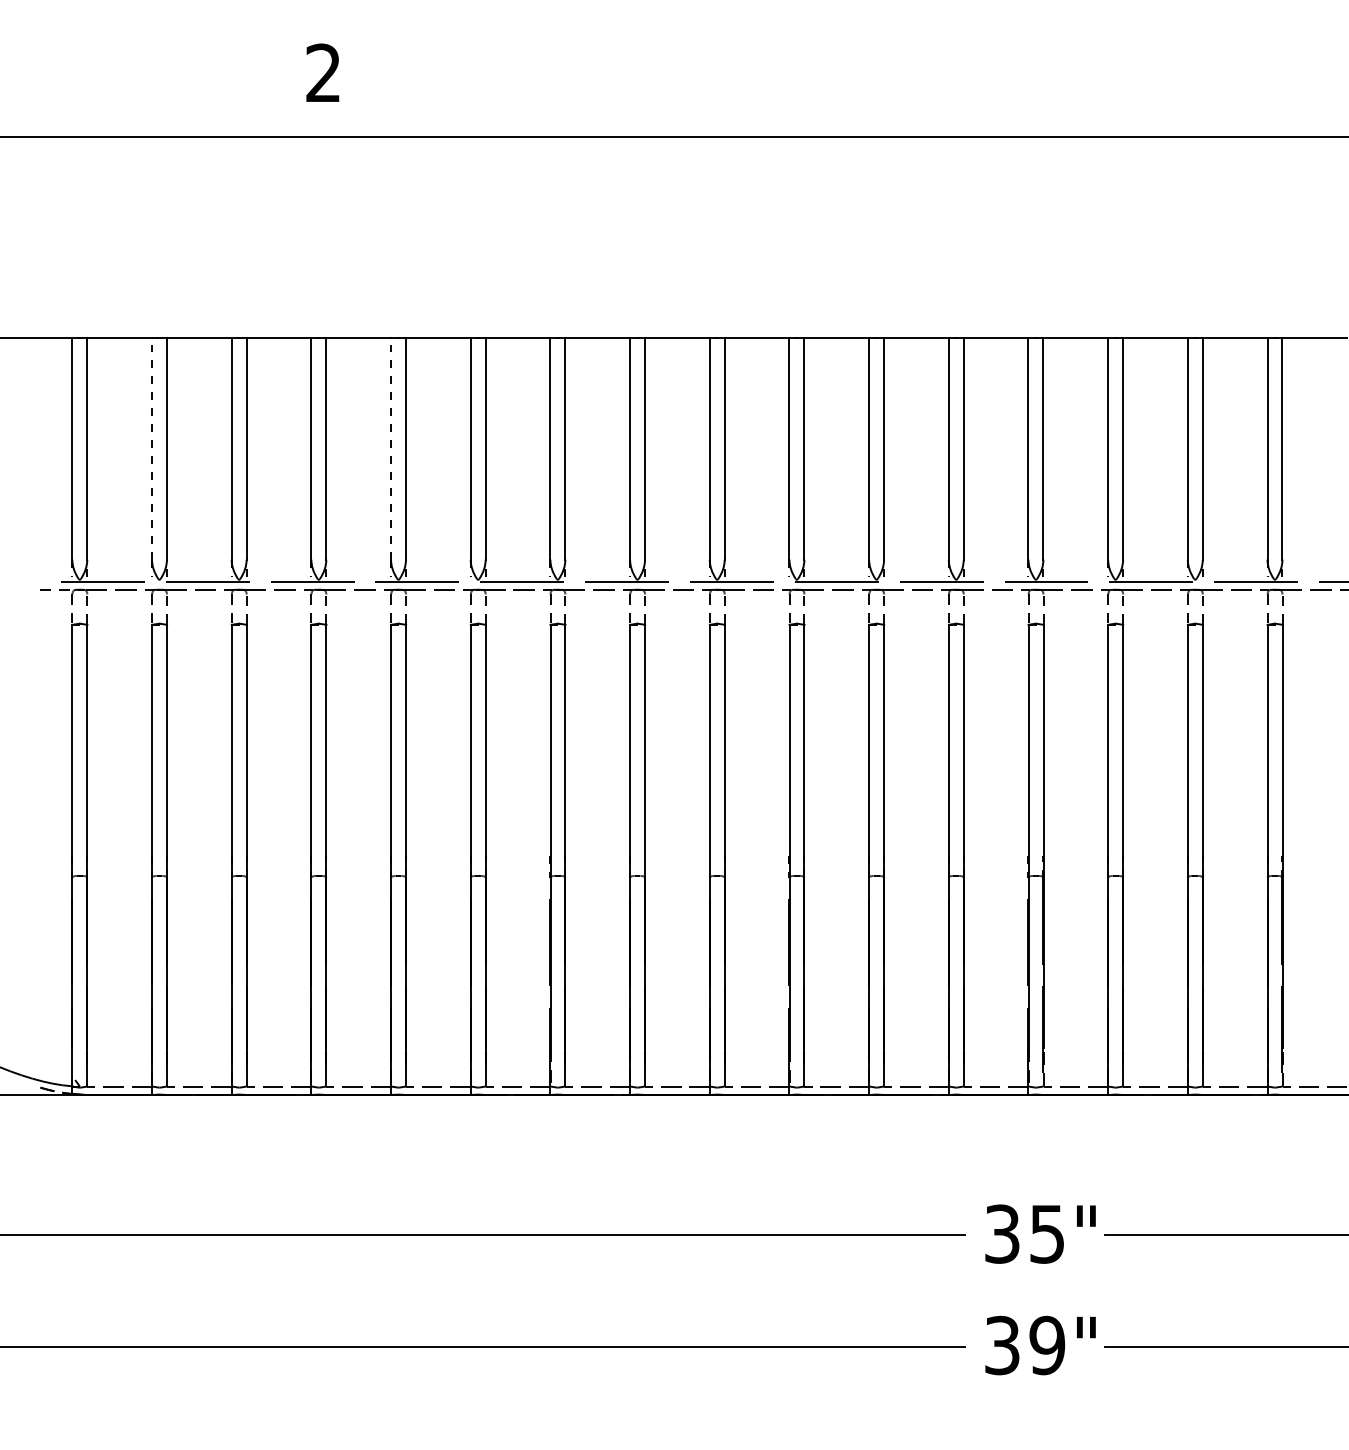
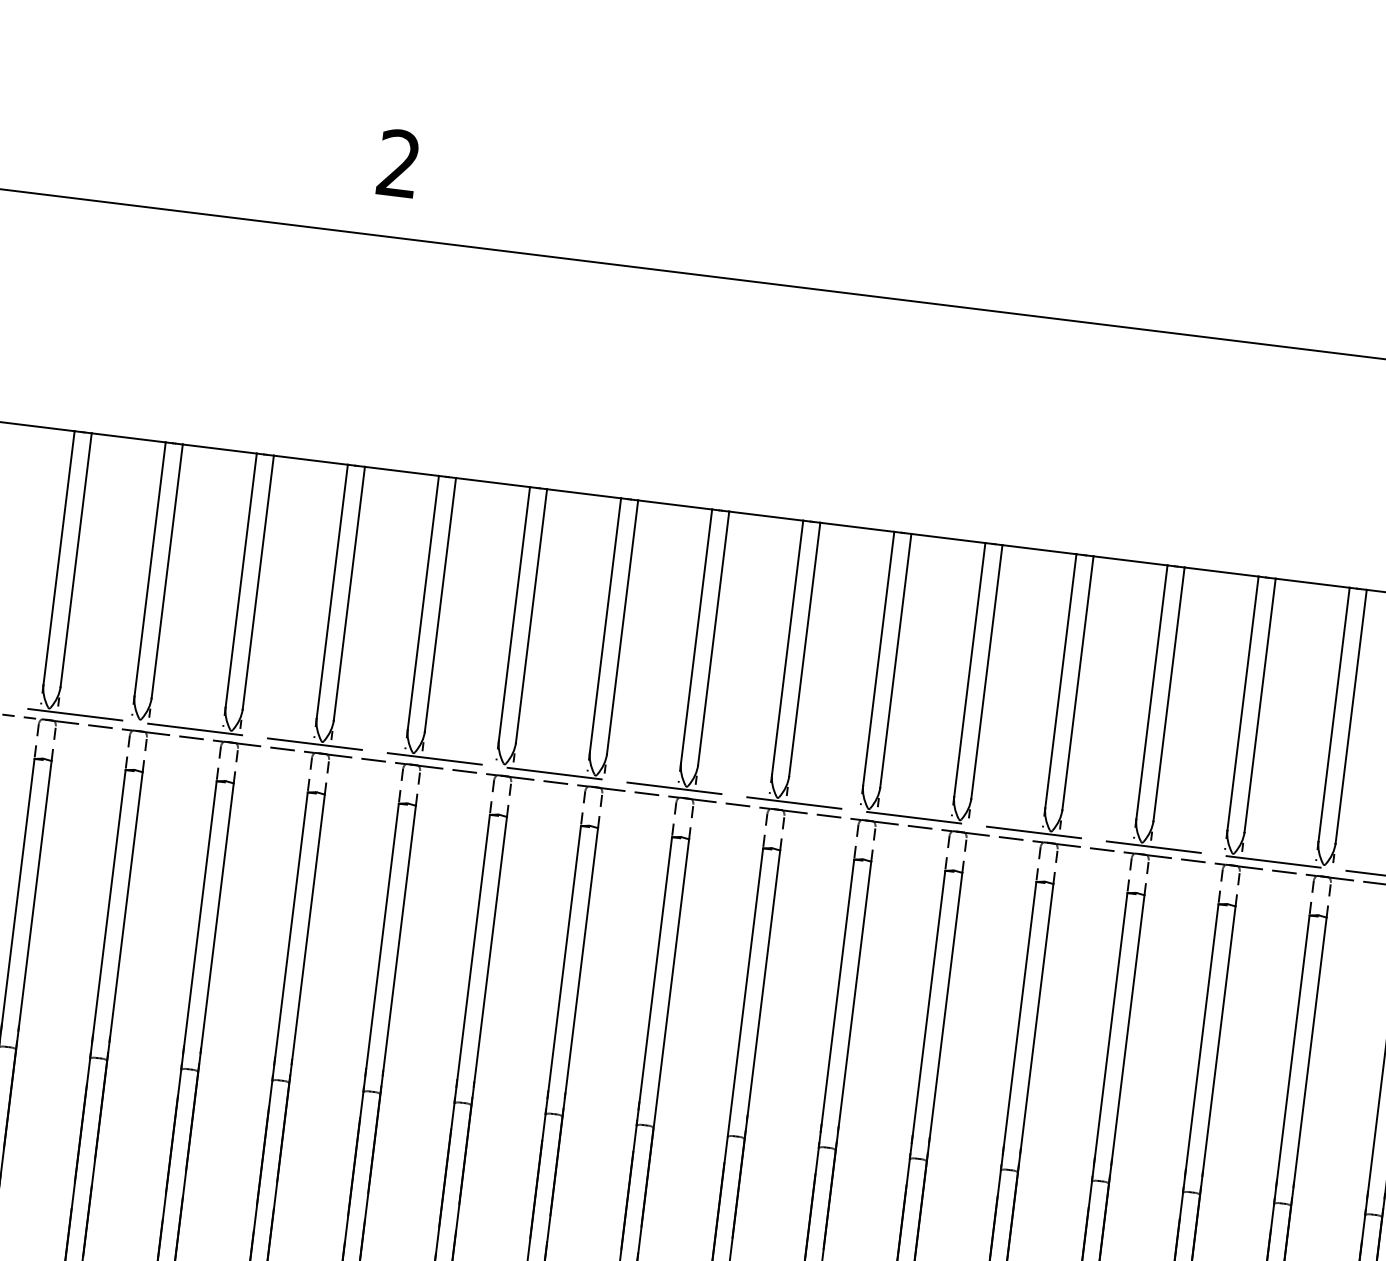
line: (152, 448) -> (150, 568), dashed -> solid
line: (391, 448) -> (423, 602), dashed -> solid

